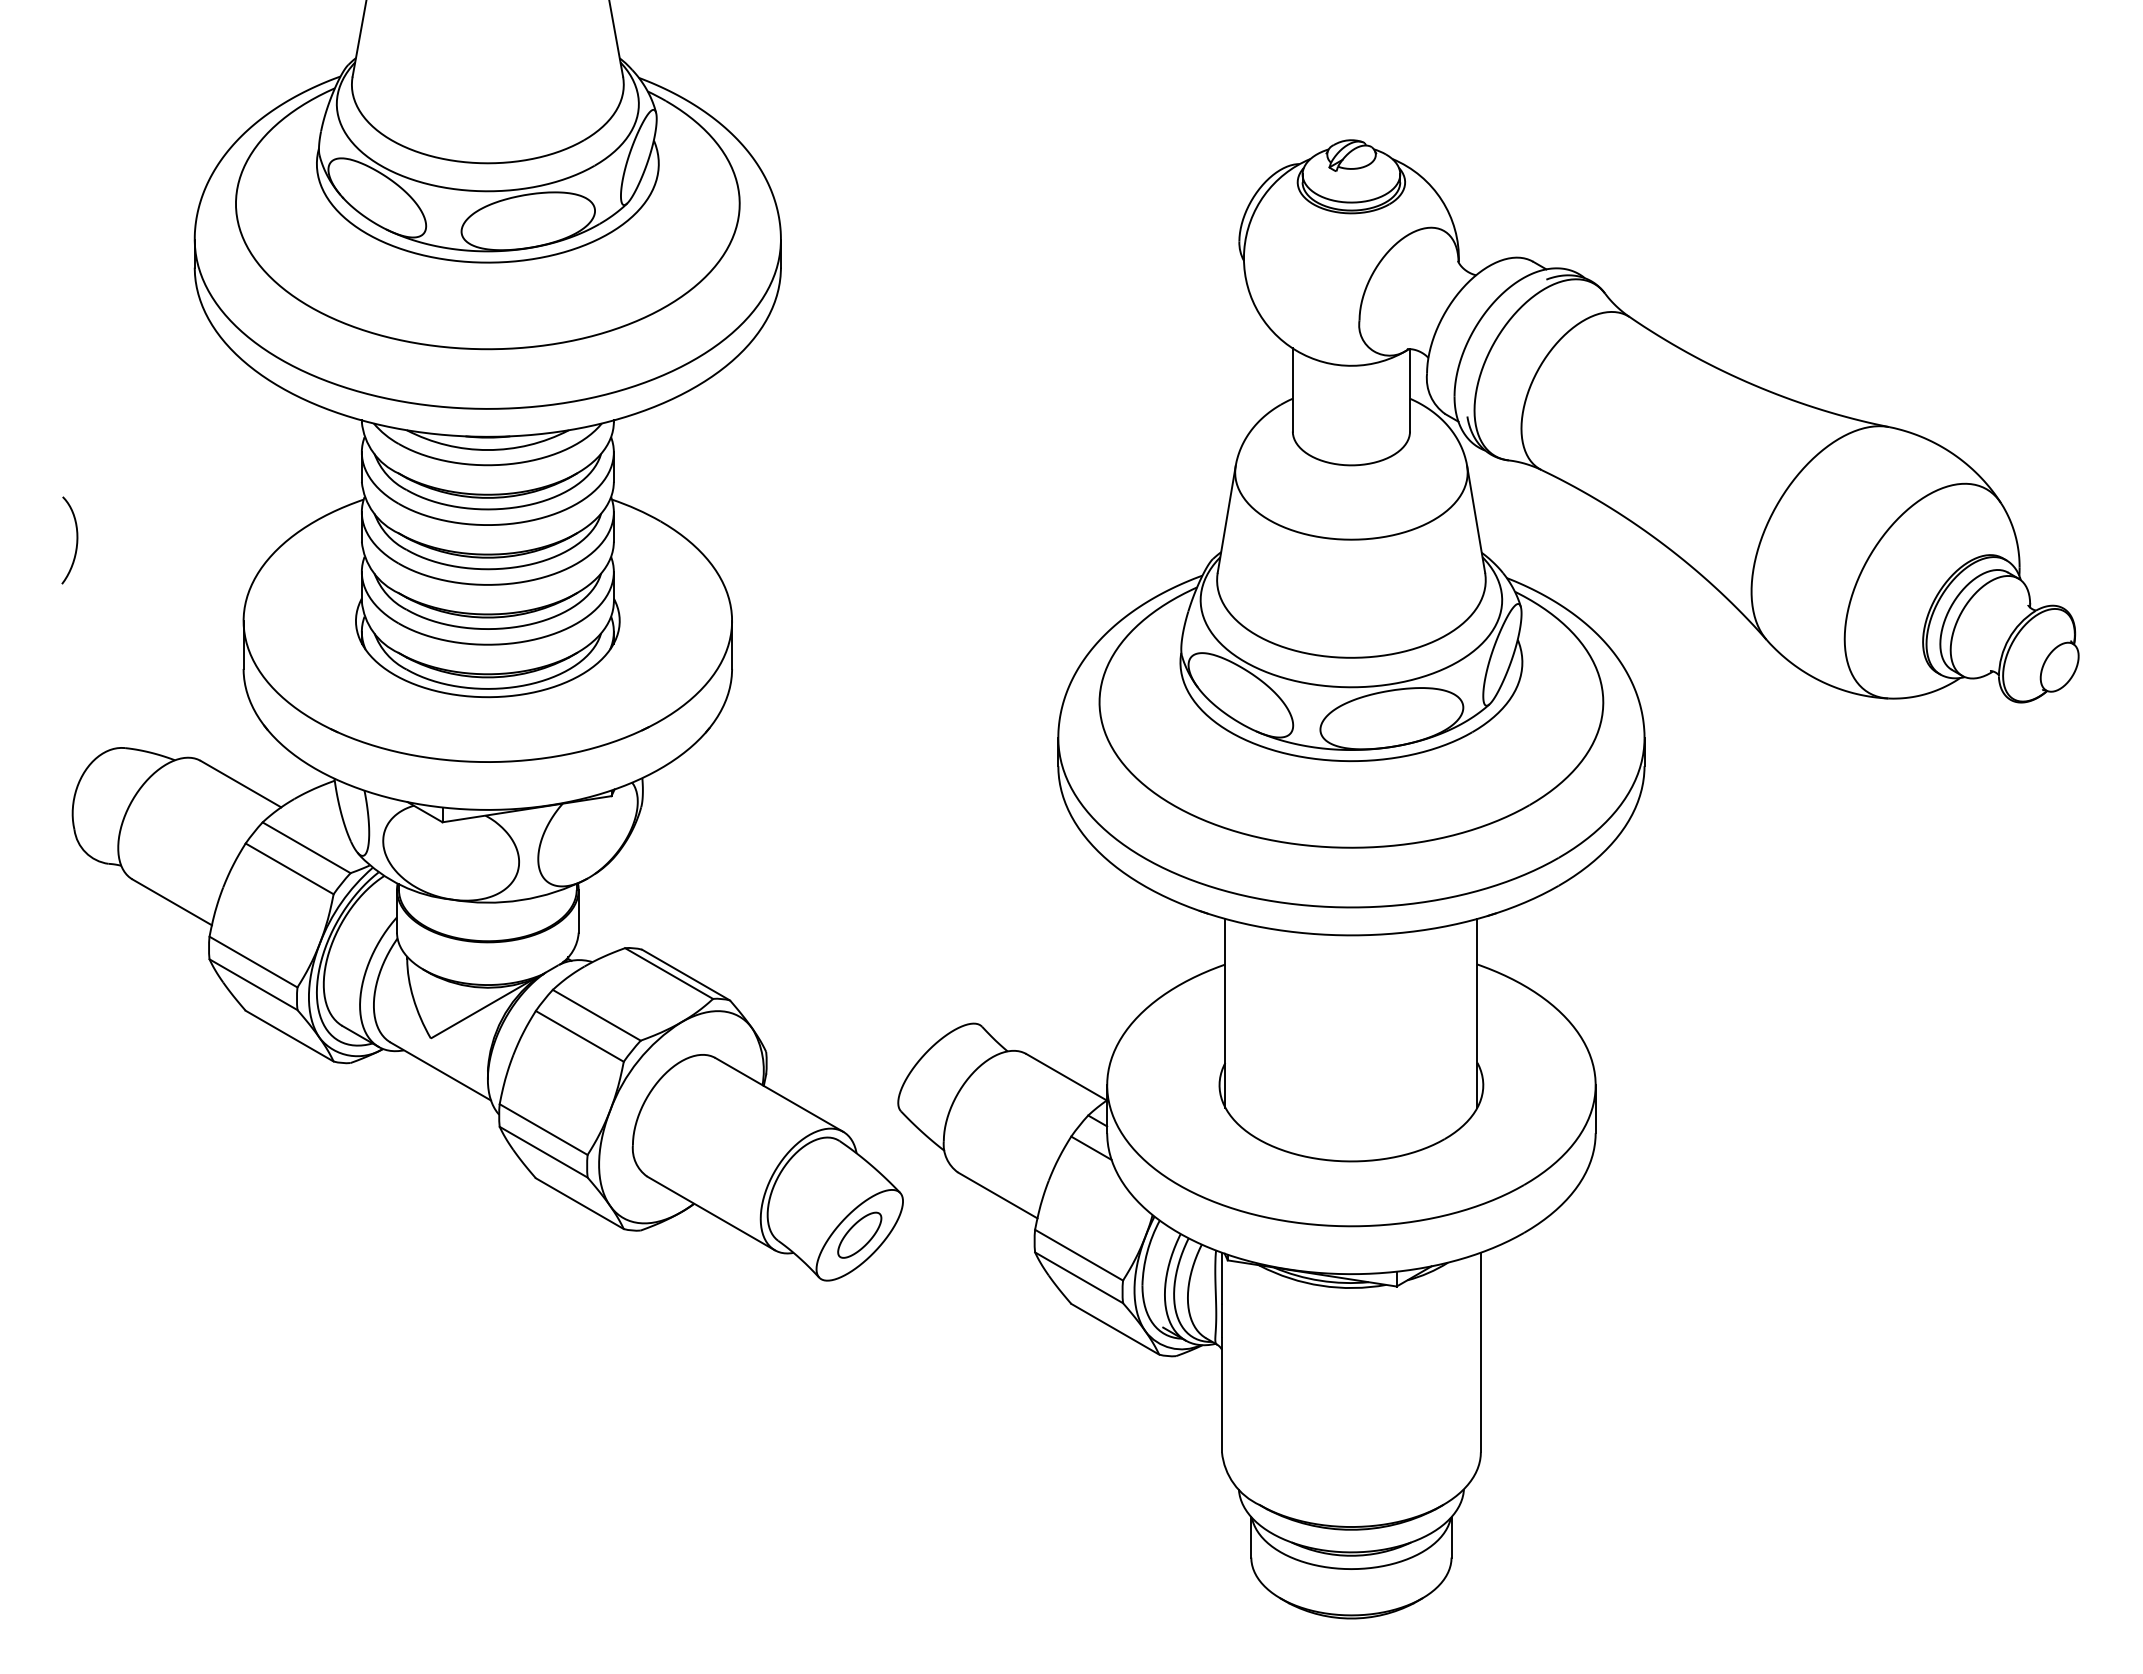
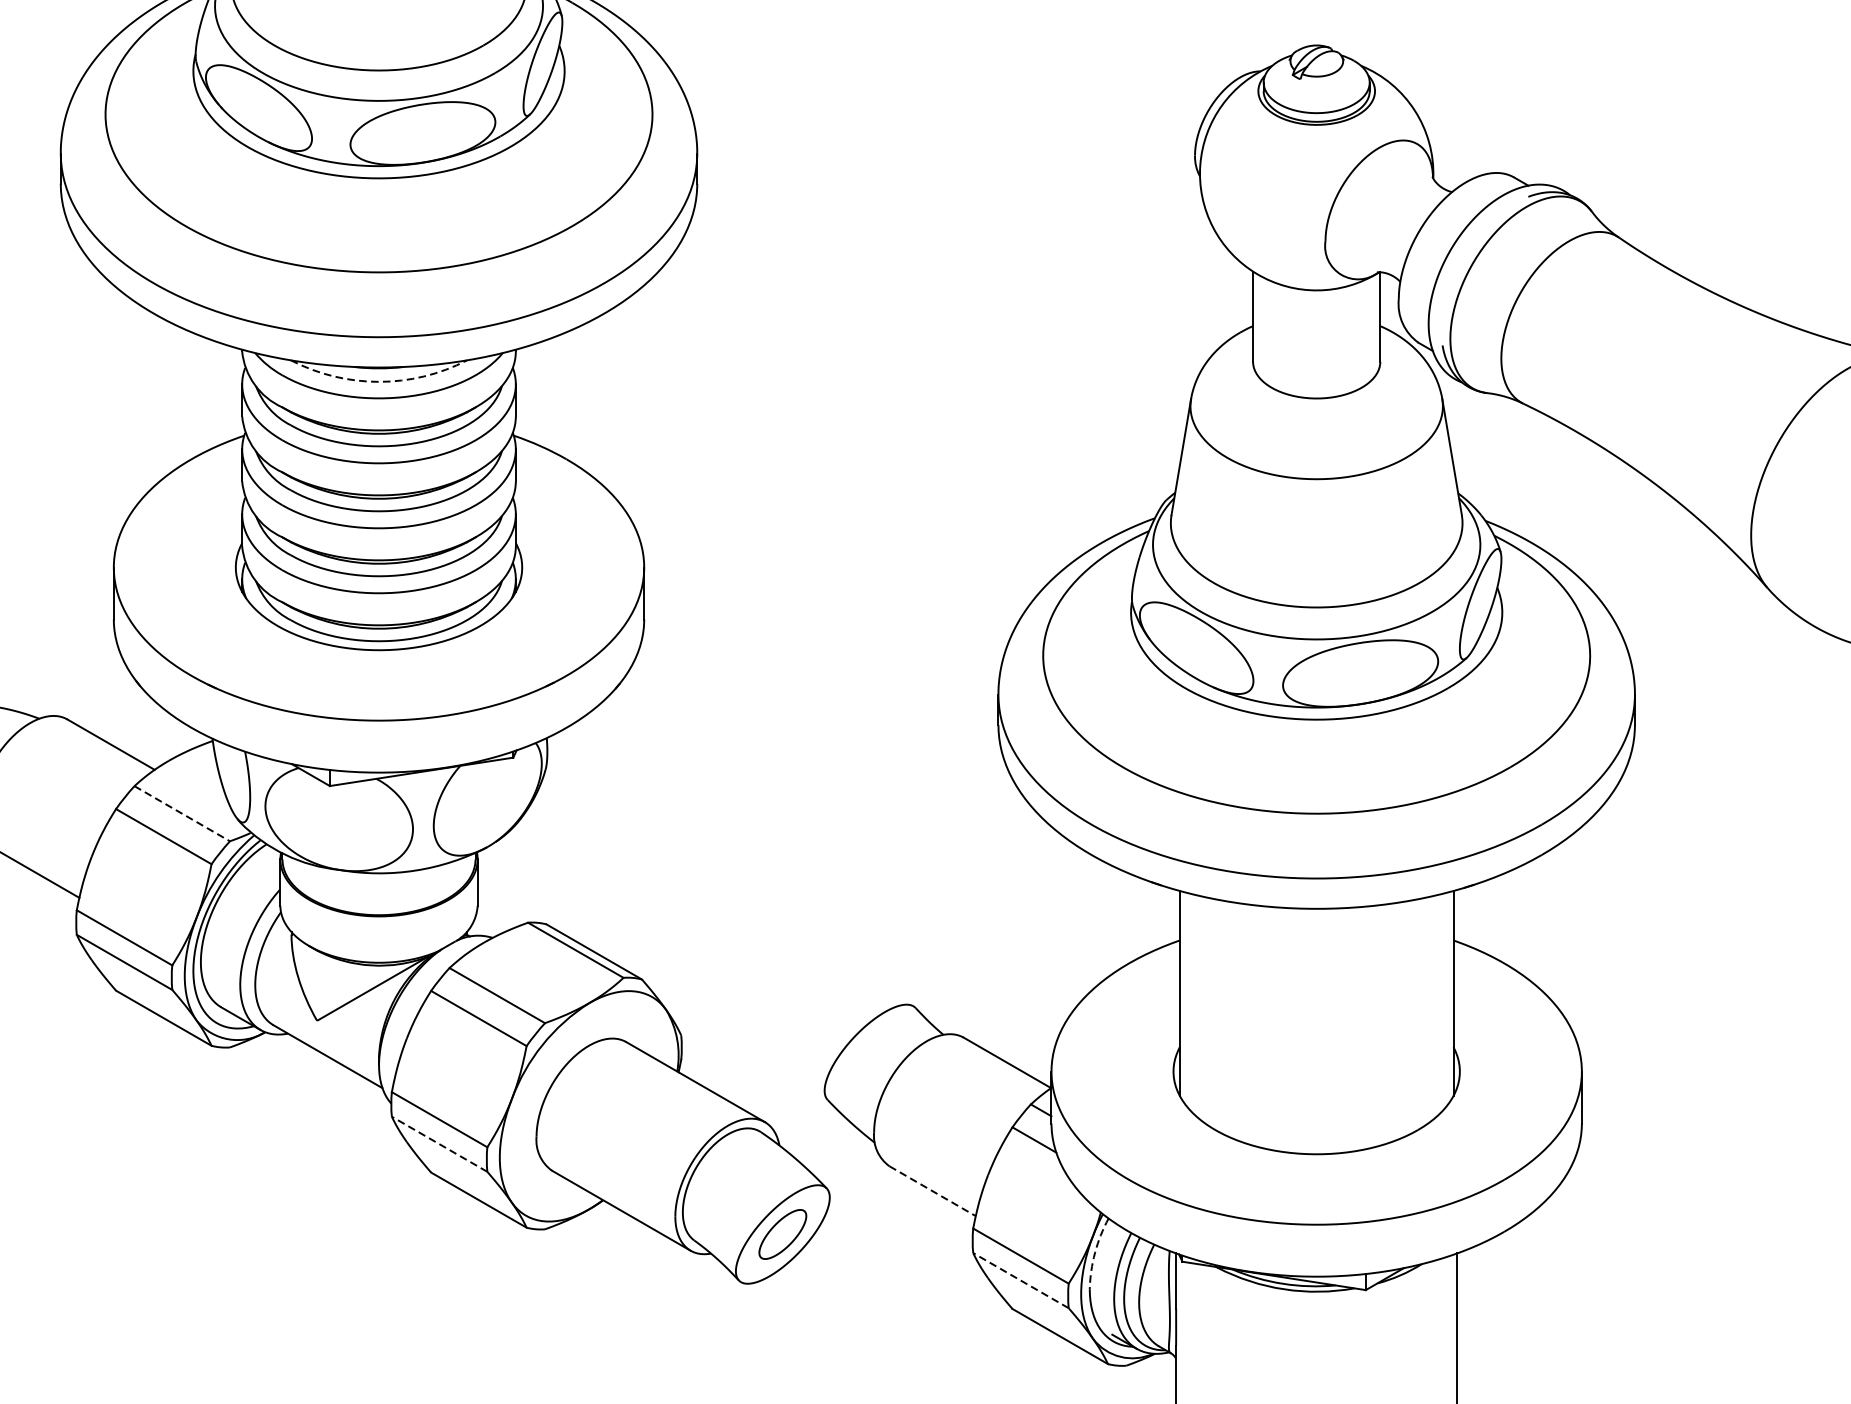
arc: (487, 450) -> (378, 382), solid -> dashed
line: (306, 847) -> (182, 813), solid -> dashed
line: (543, 1152) -> (439, 1144), solid -> dashed
line: (997, 1195) -> (932, 1191), solid -> dashed
arc: (1147, 1252) -> (1095, 1253), solid -> dashed
line: (1079, 1277) -> (1021, 1280), solid -> dashed

